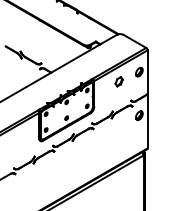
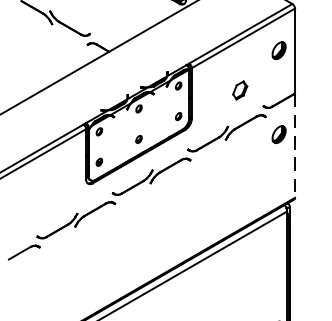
part: (118, 81) -> (238, 89), moved
line: (147, 121) -> (294, 145), solid -> dashed

